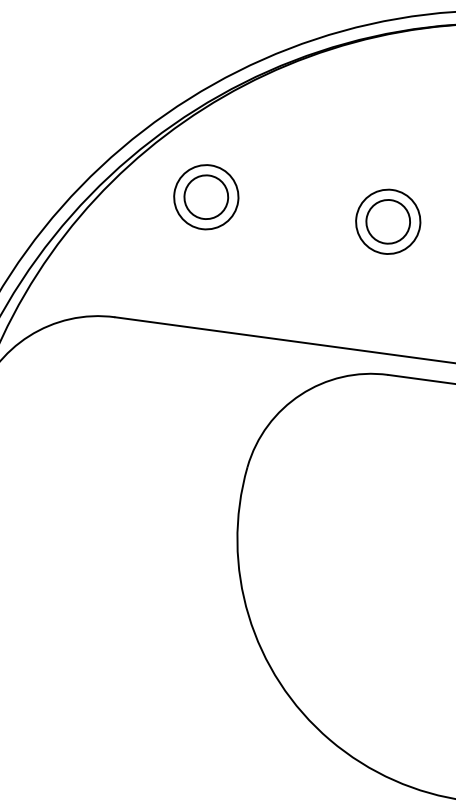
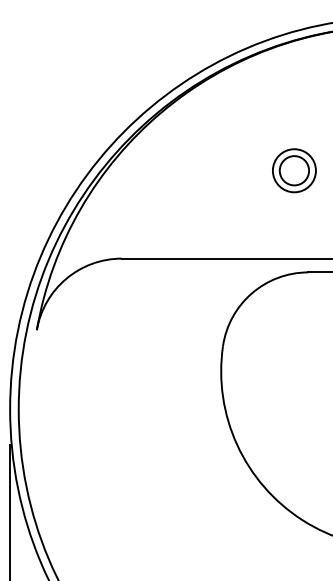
part: (206, 196) -> (171, 170), removed

